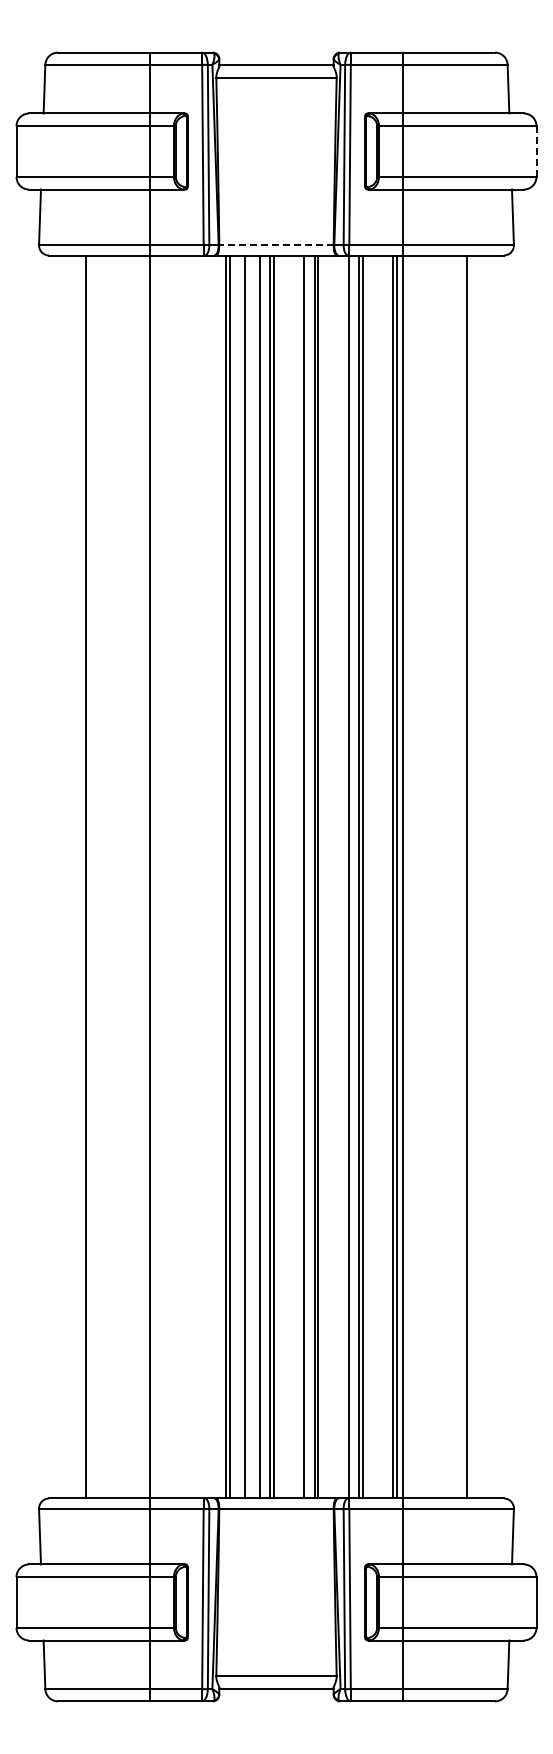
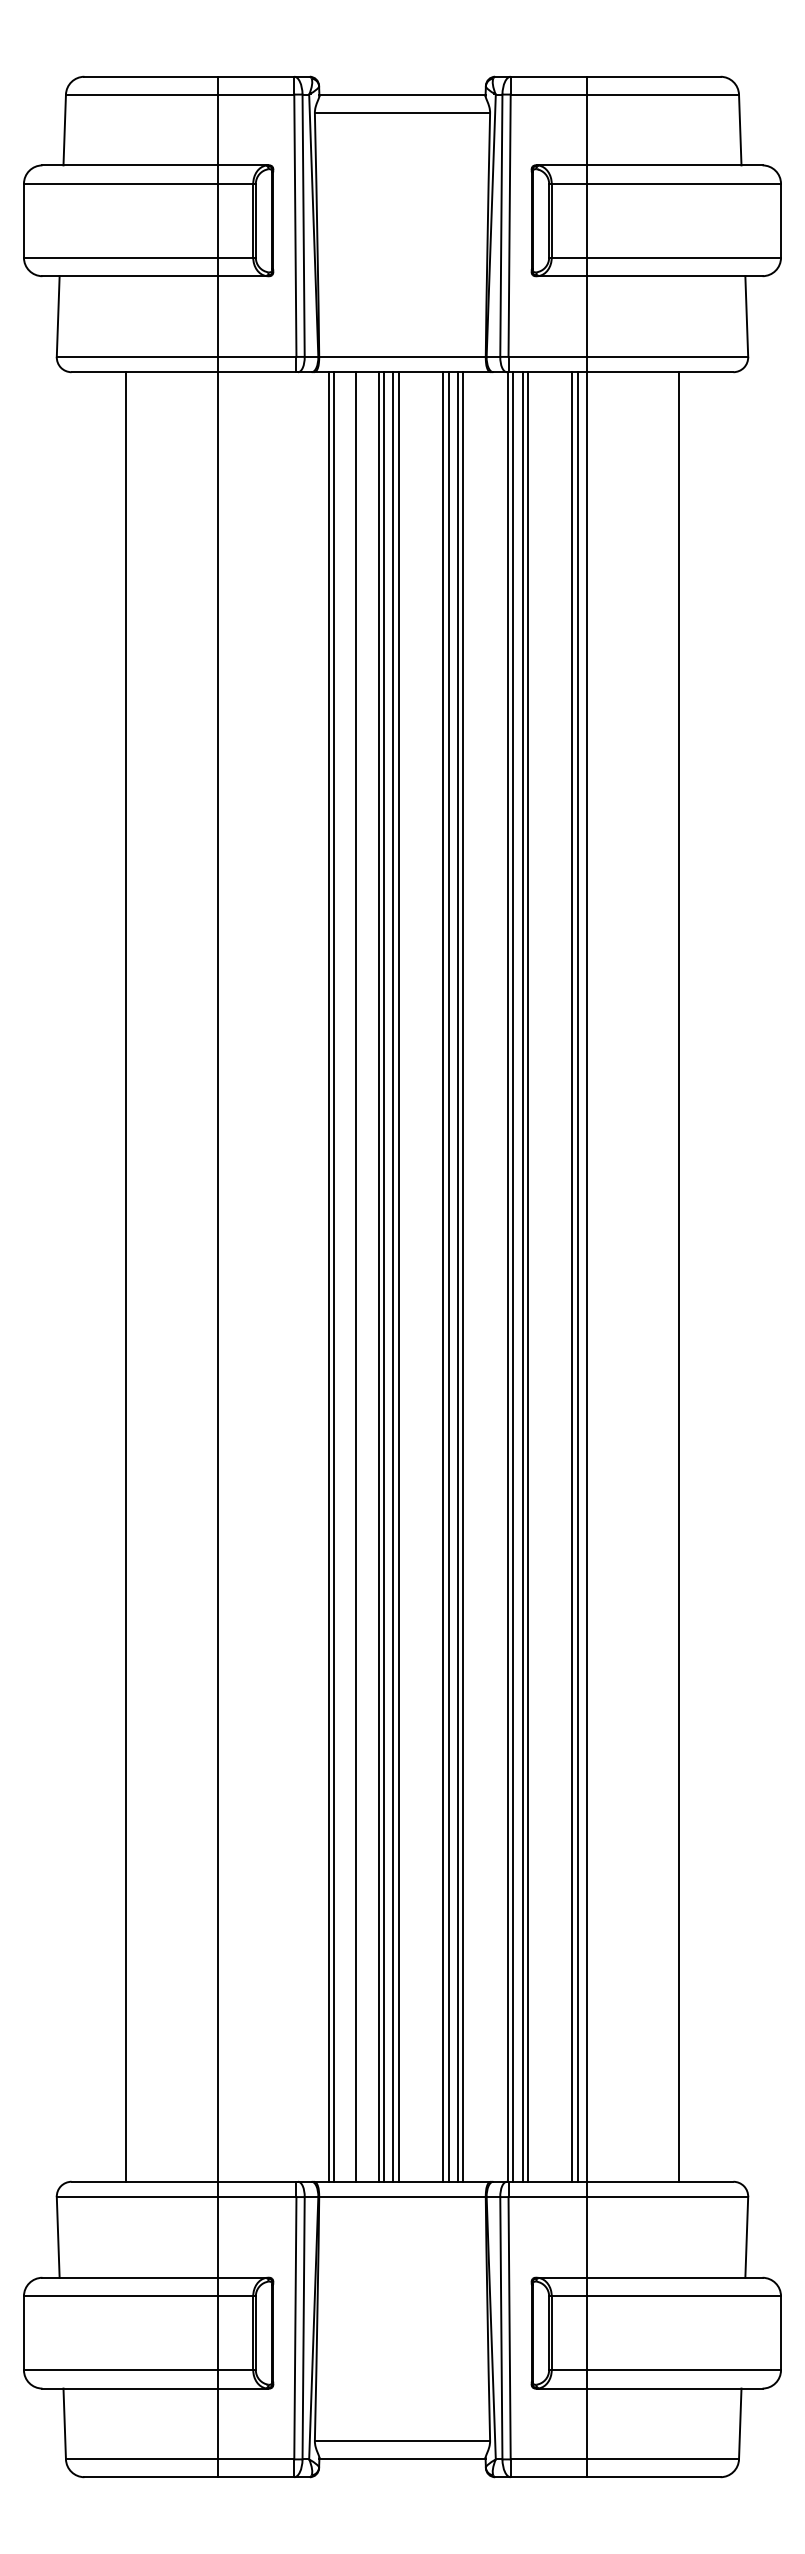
line: (536, 152) -> (781, 222), dashed -> solid
line: (276, 245) -> (402, 357), dashed -> solid
line: (263, 876) -> (383, 1276), added
line: (308, 876) -> (449, 1276), added
line: (352, 876) -> (513, 1276), added

